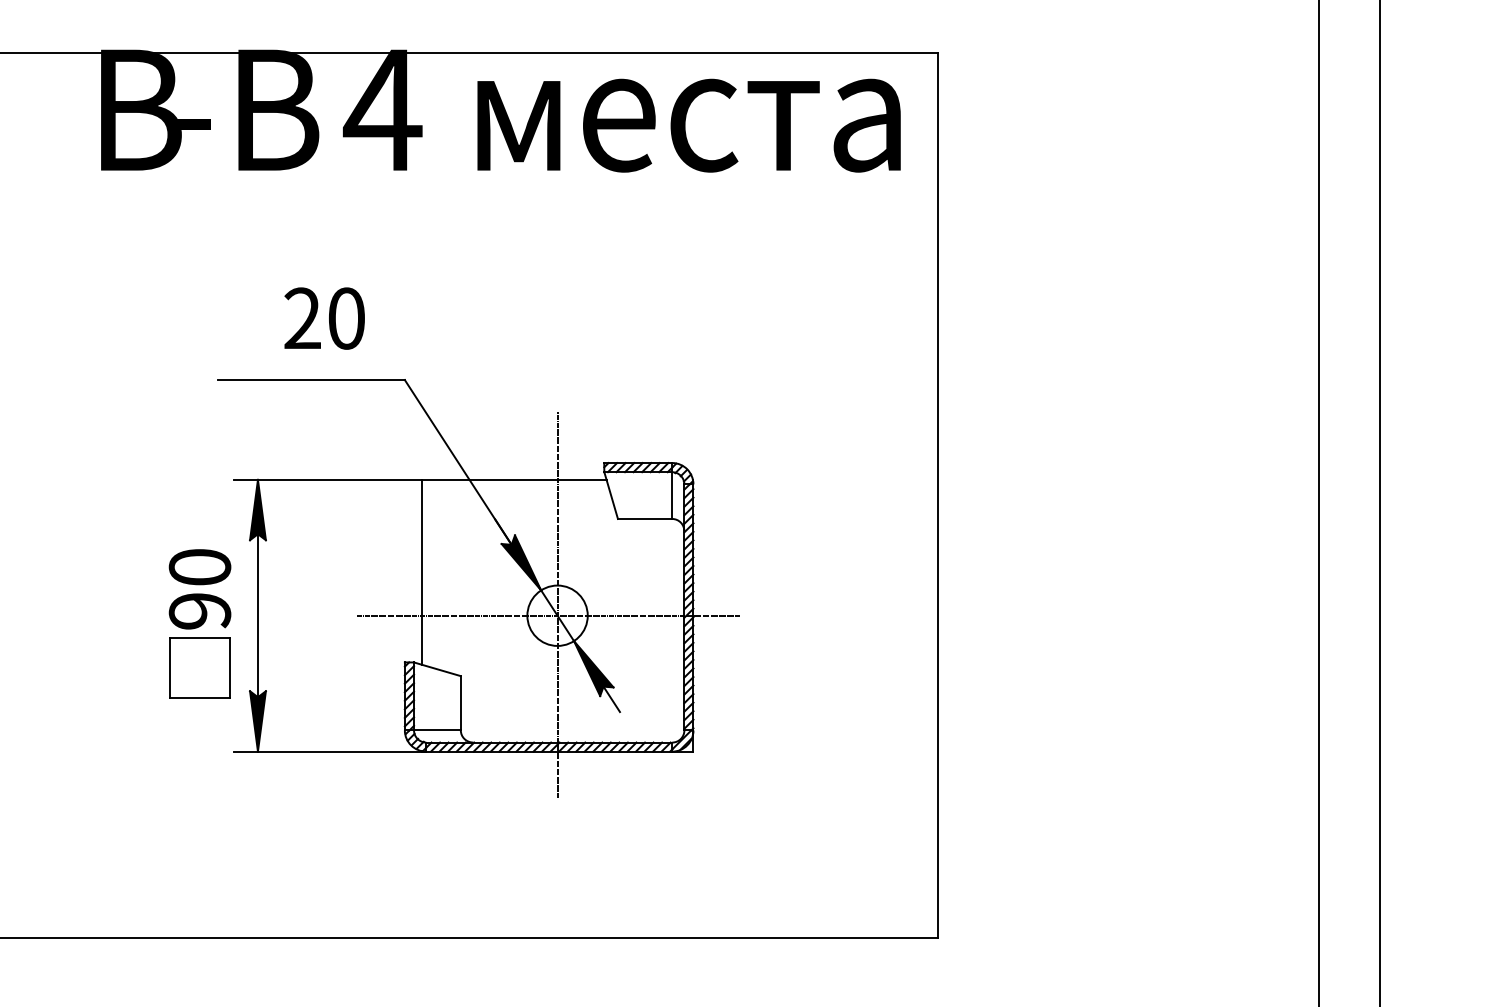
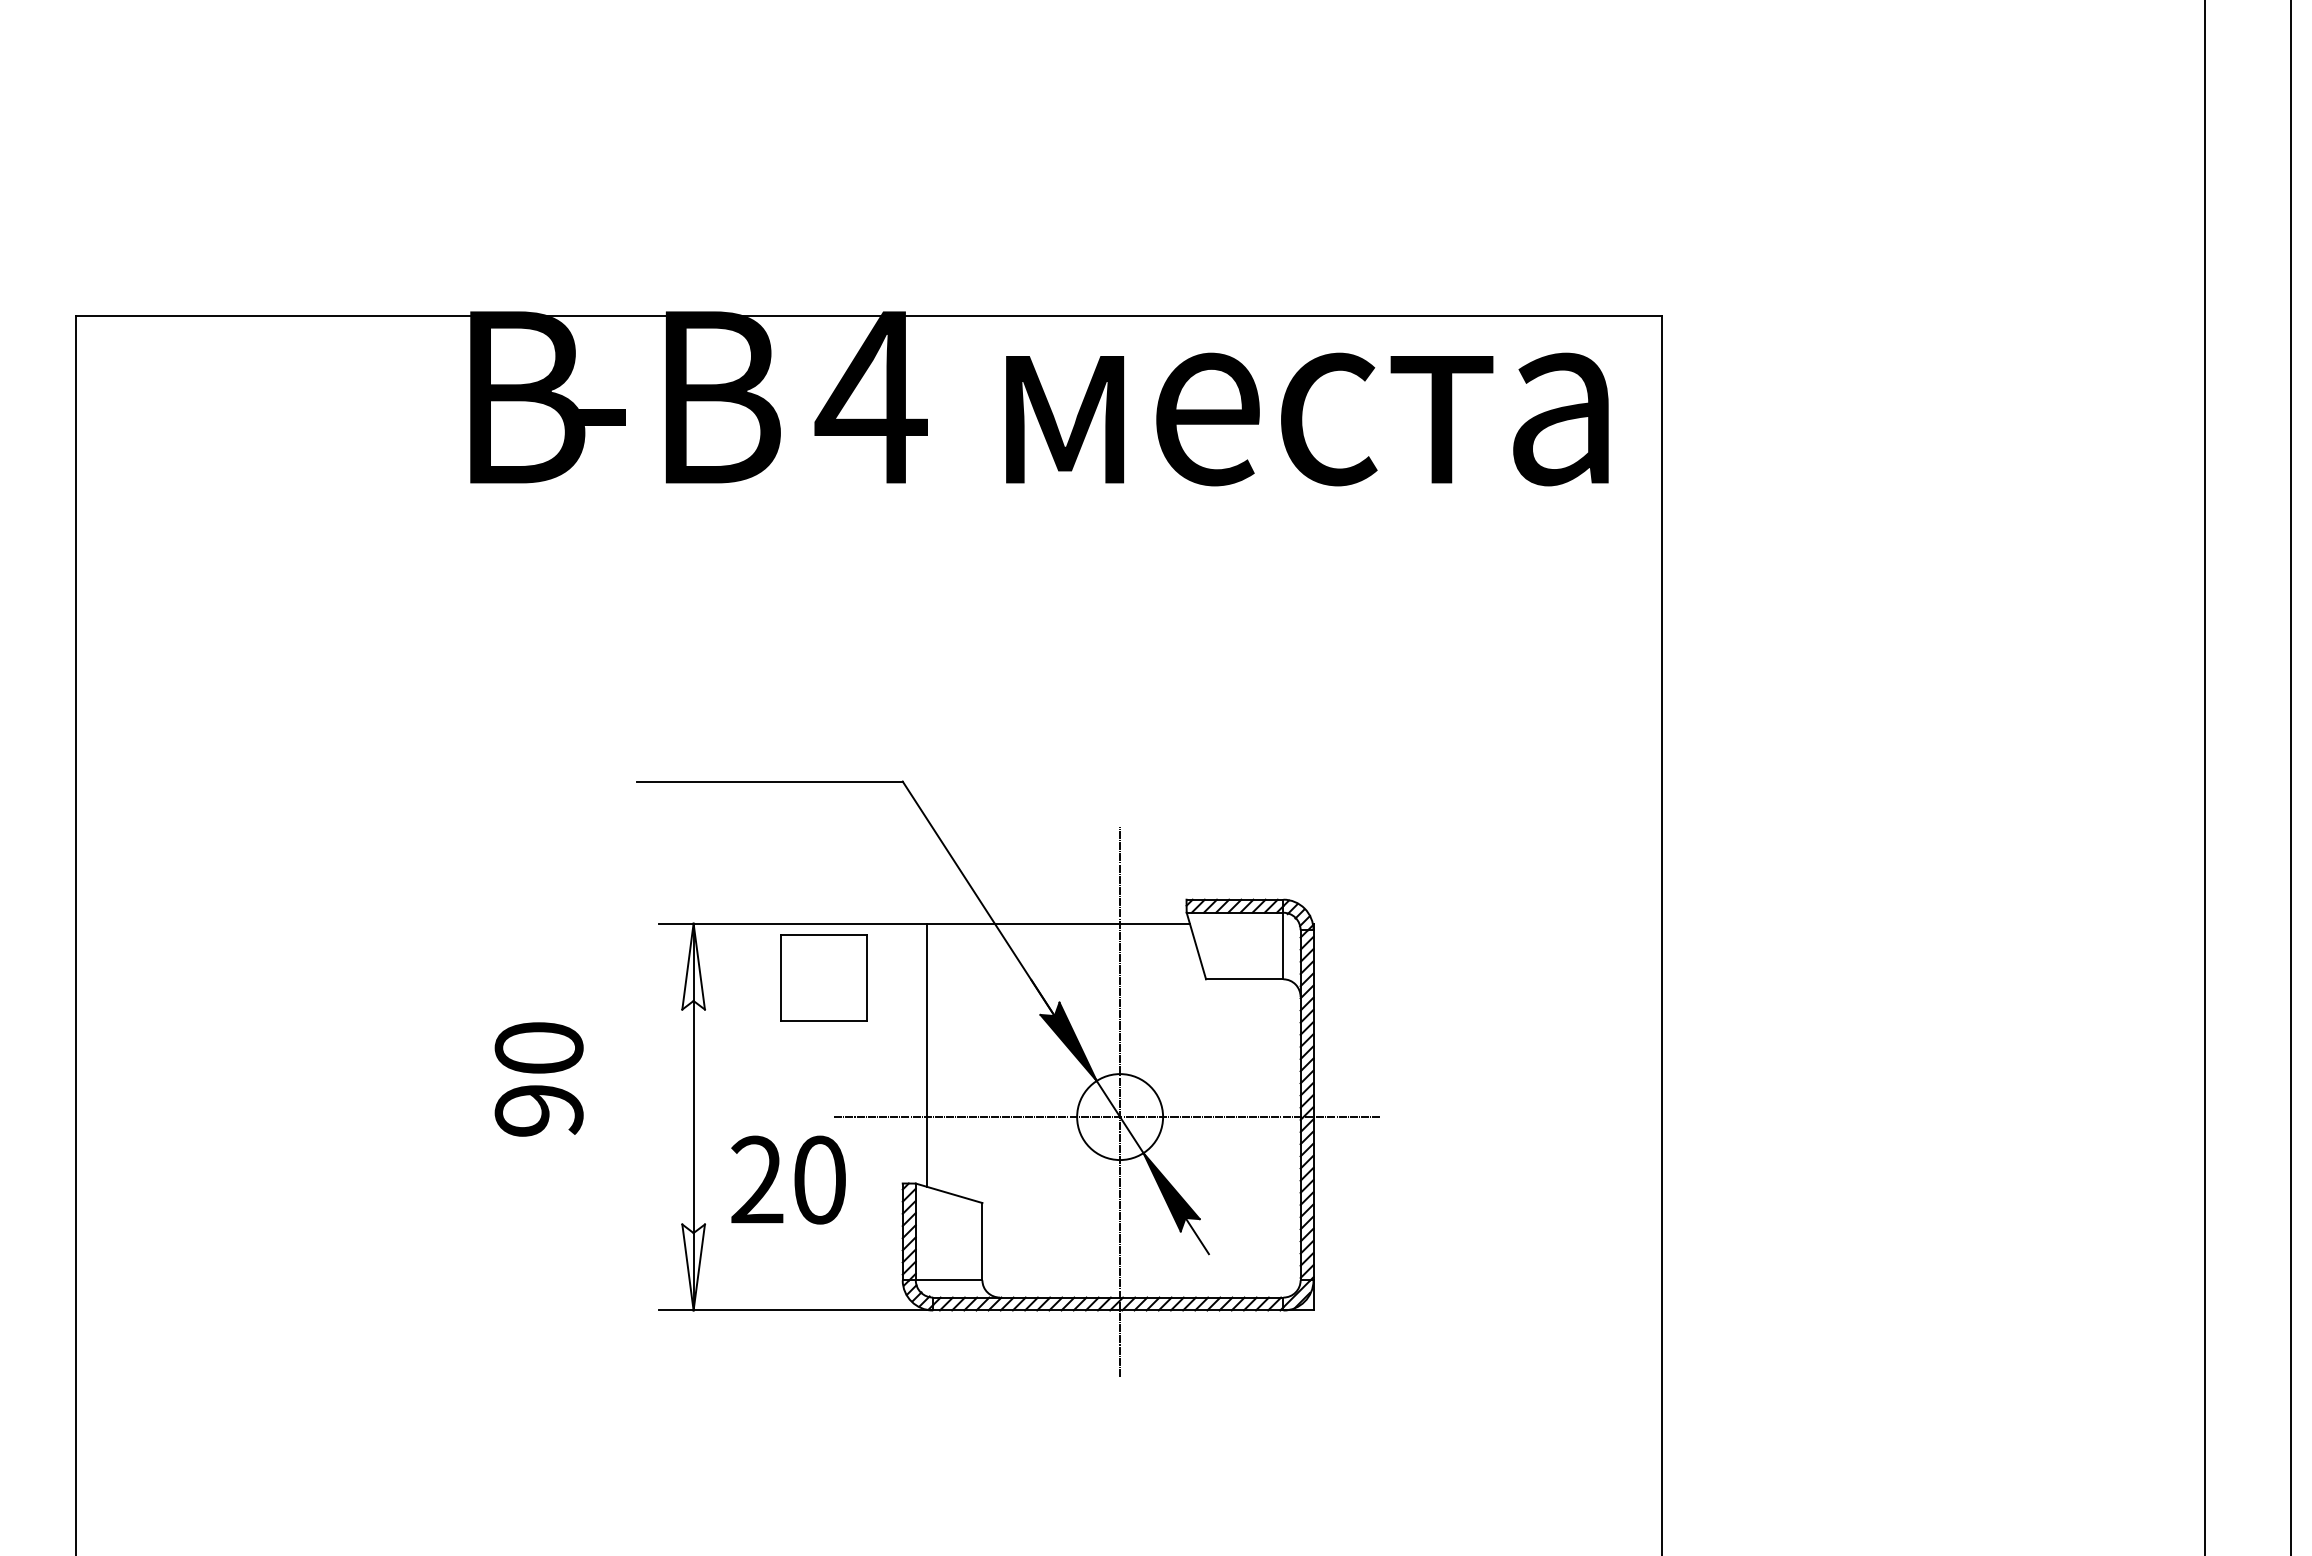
text: (324, 318) -> (788, 1179), moved
fill: (257, 509) -> (693, 966), removed
text: (199, 589) -> (538, 1079), moved
part: (199, 667) -> (823, 977), moved
fill: (257, 721) -> (693, 1267), removed

